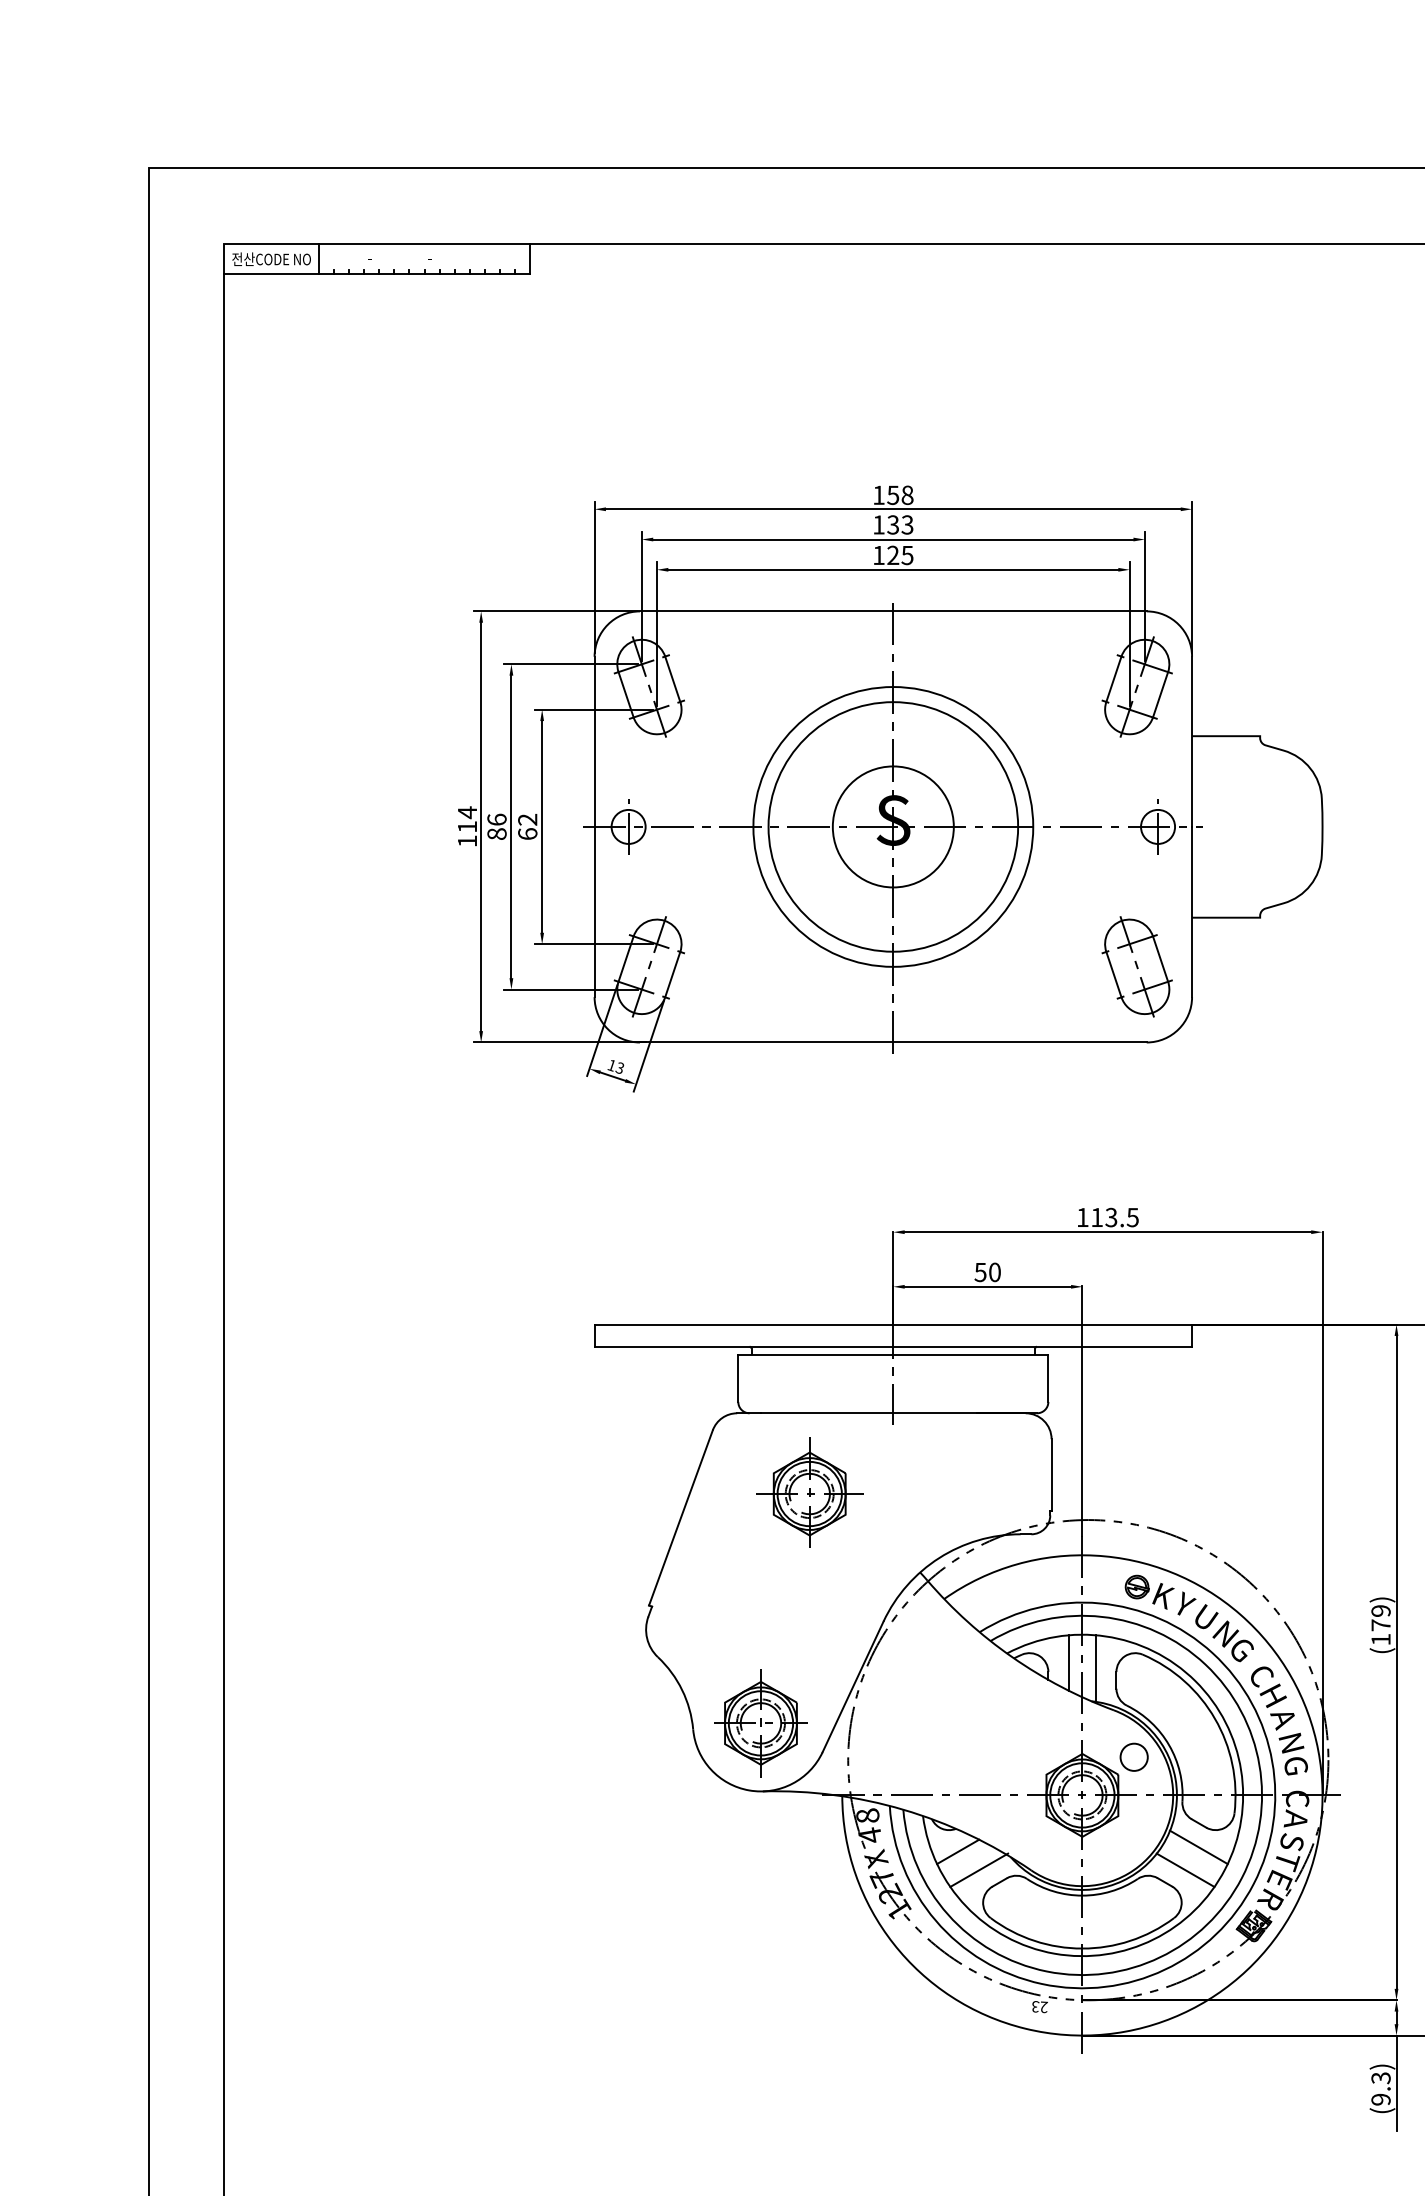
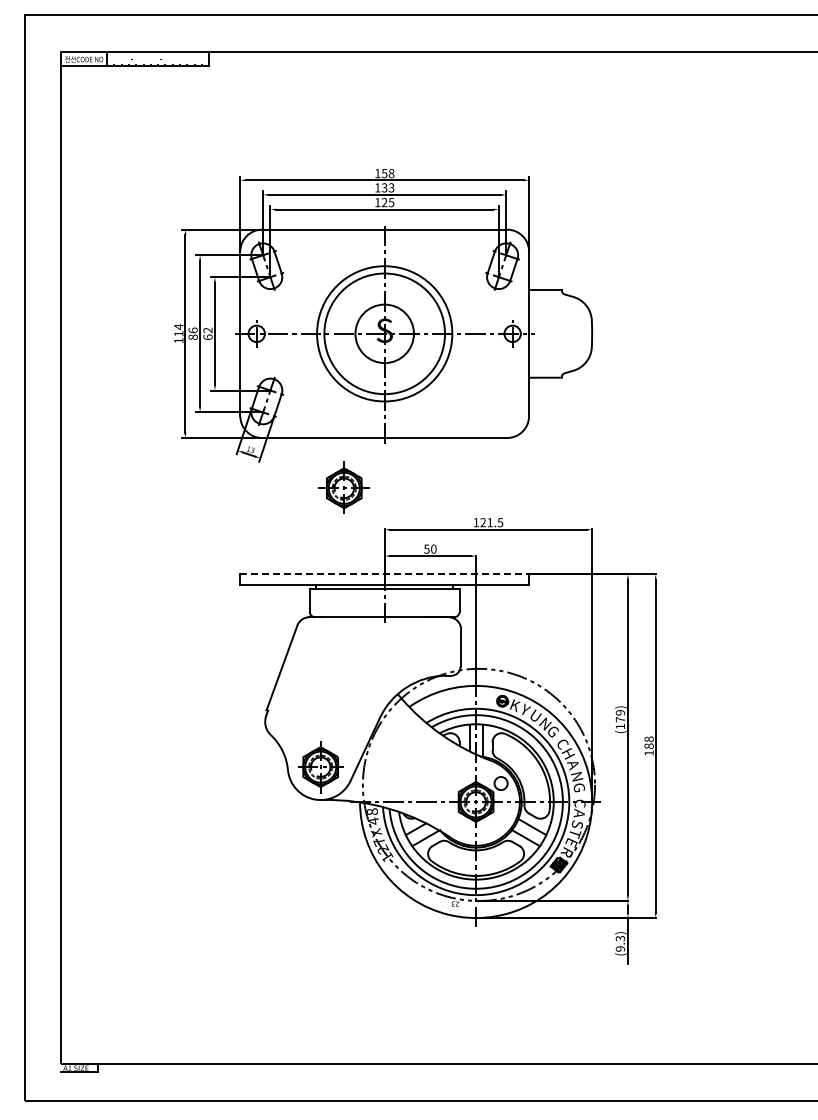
part: (1137, 966) -> (502, 401), removed
text: (1103, 1217) -> (486, 522), 113.5 -> 121.5
line: (894, 1324) -> (385, 574), solid -> dashed
part: (808, 1492) -> (343, 487), moved

